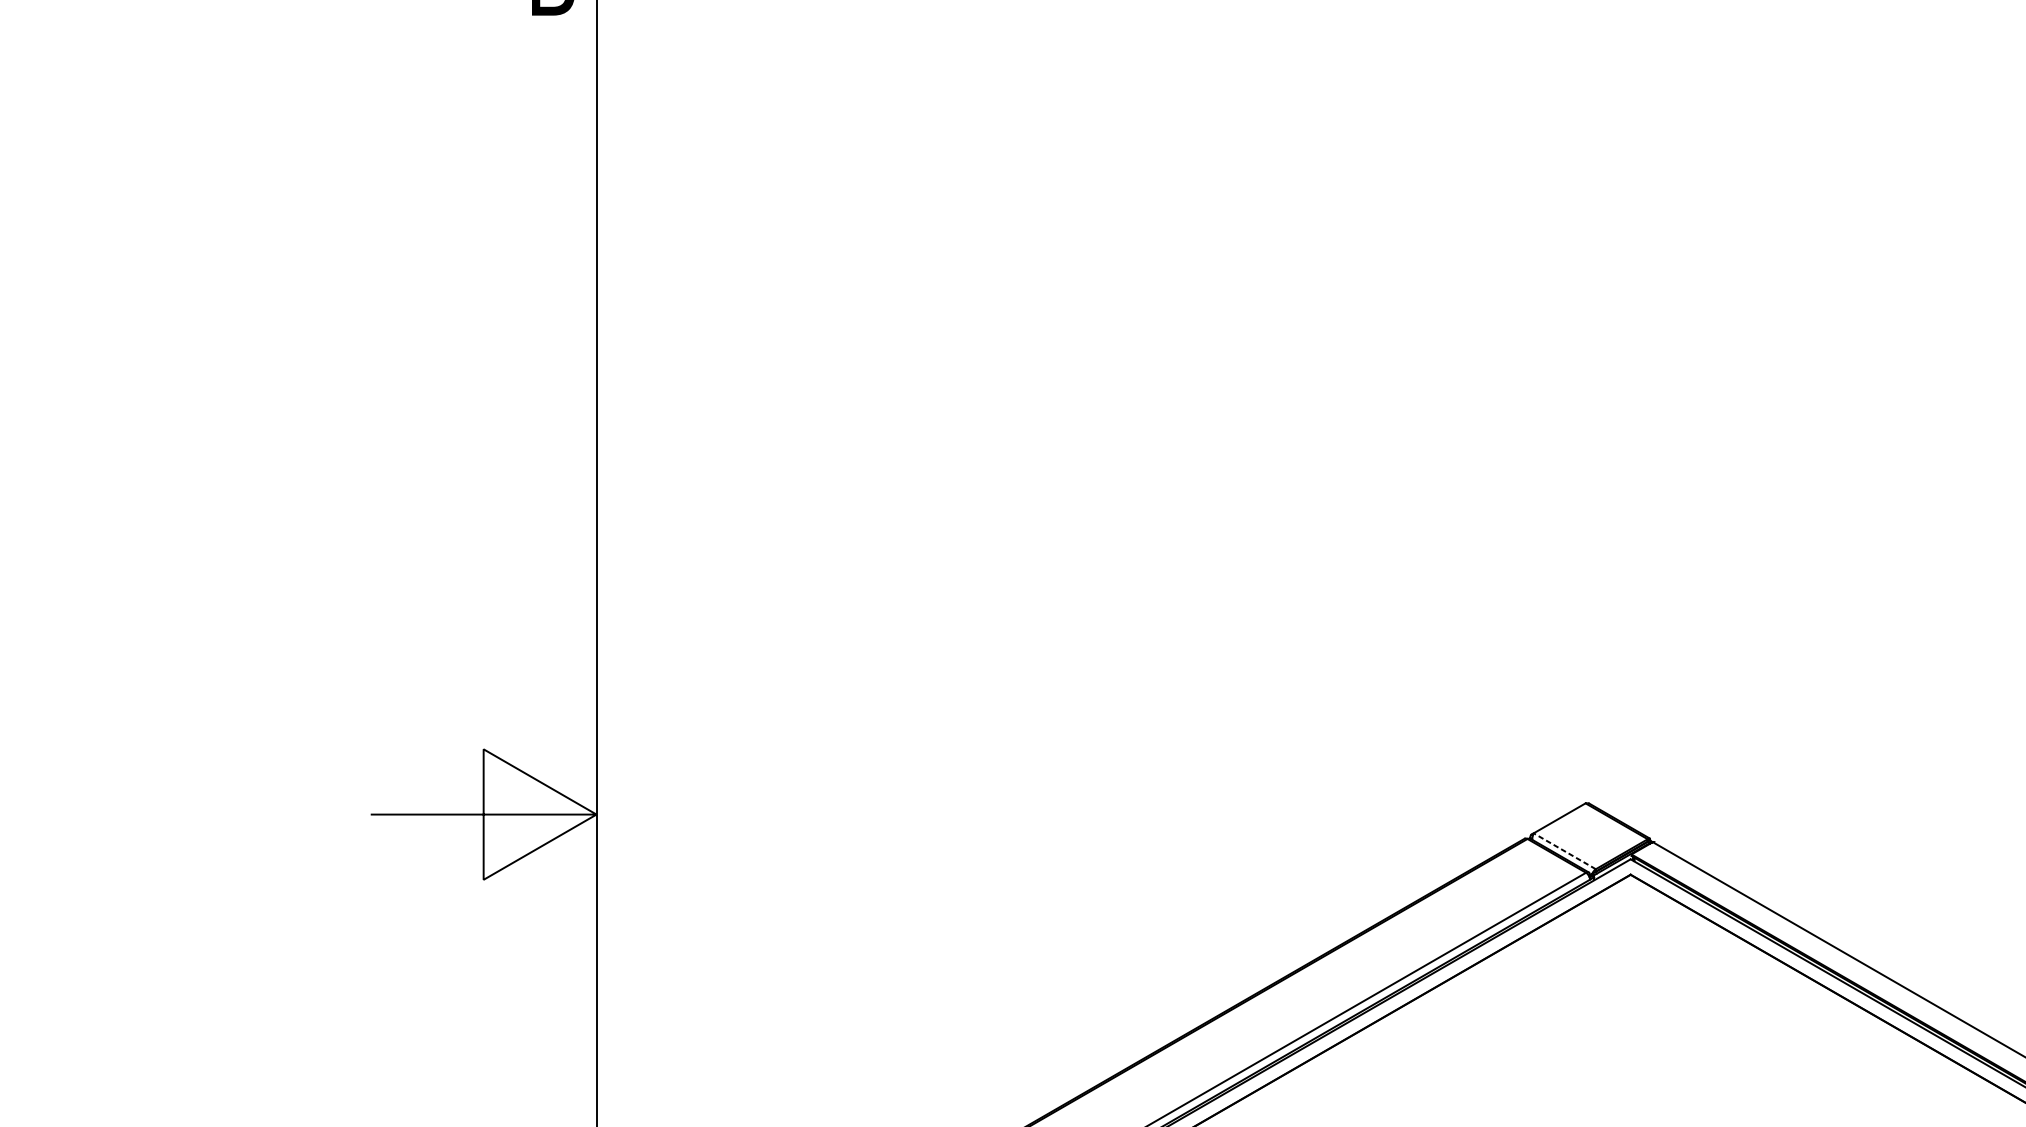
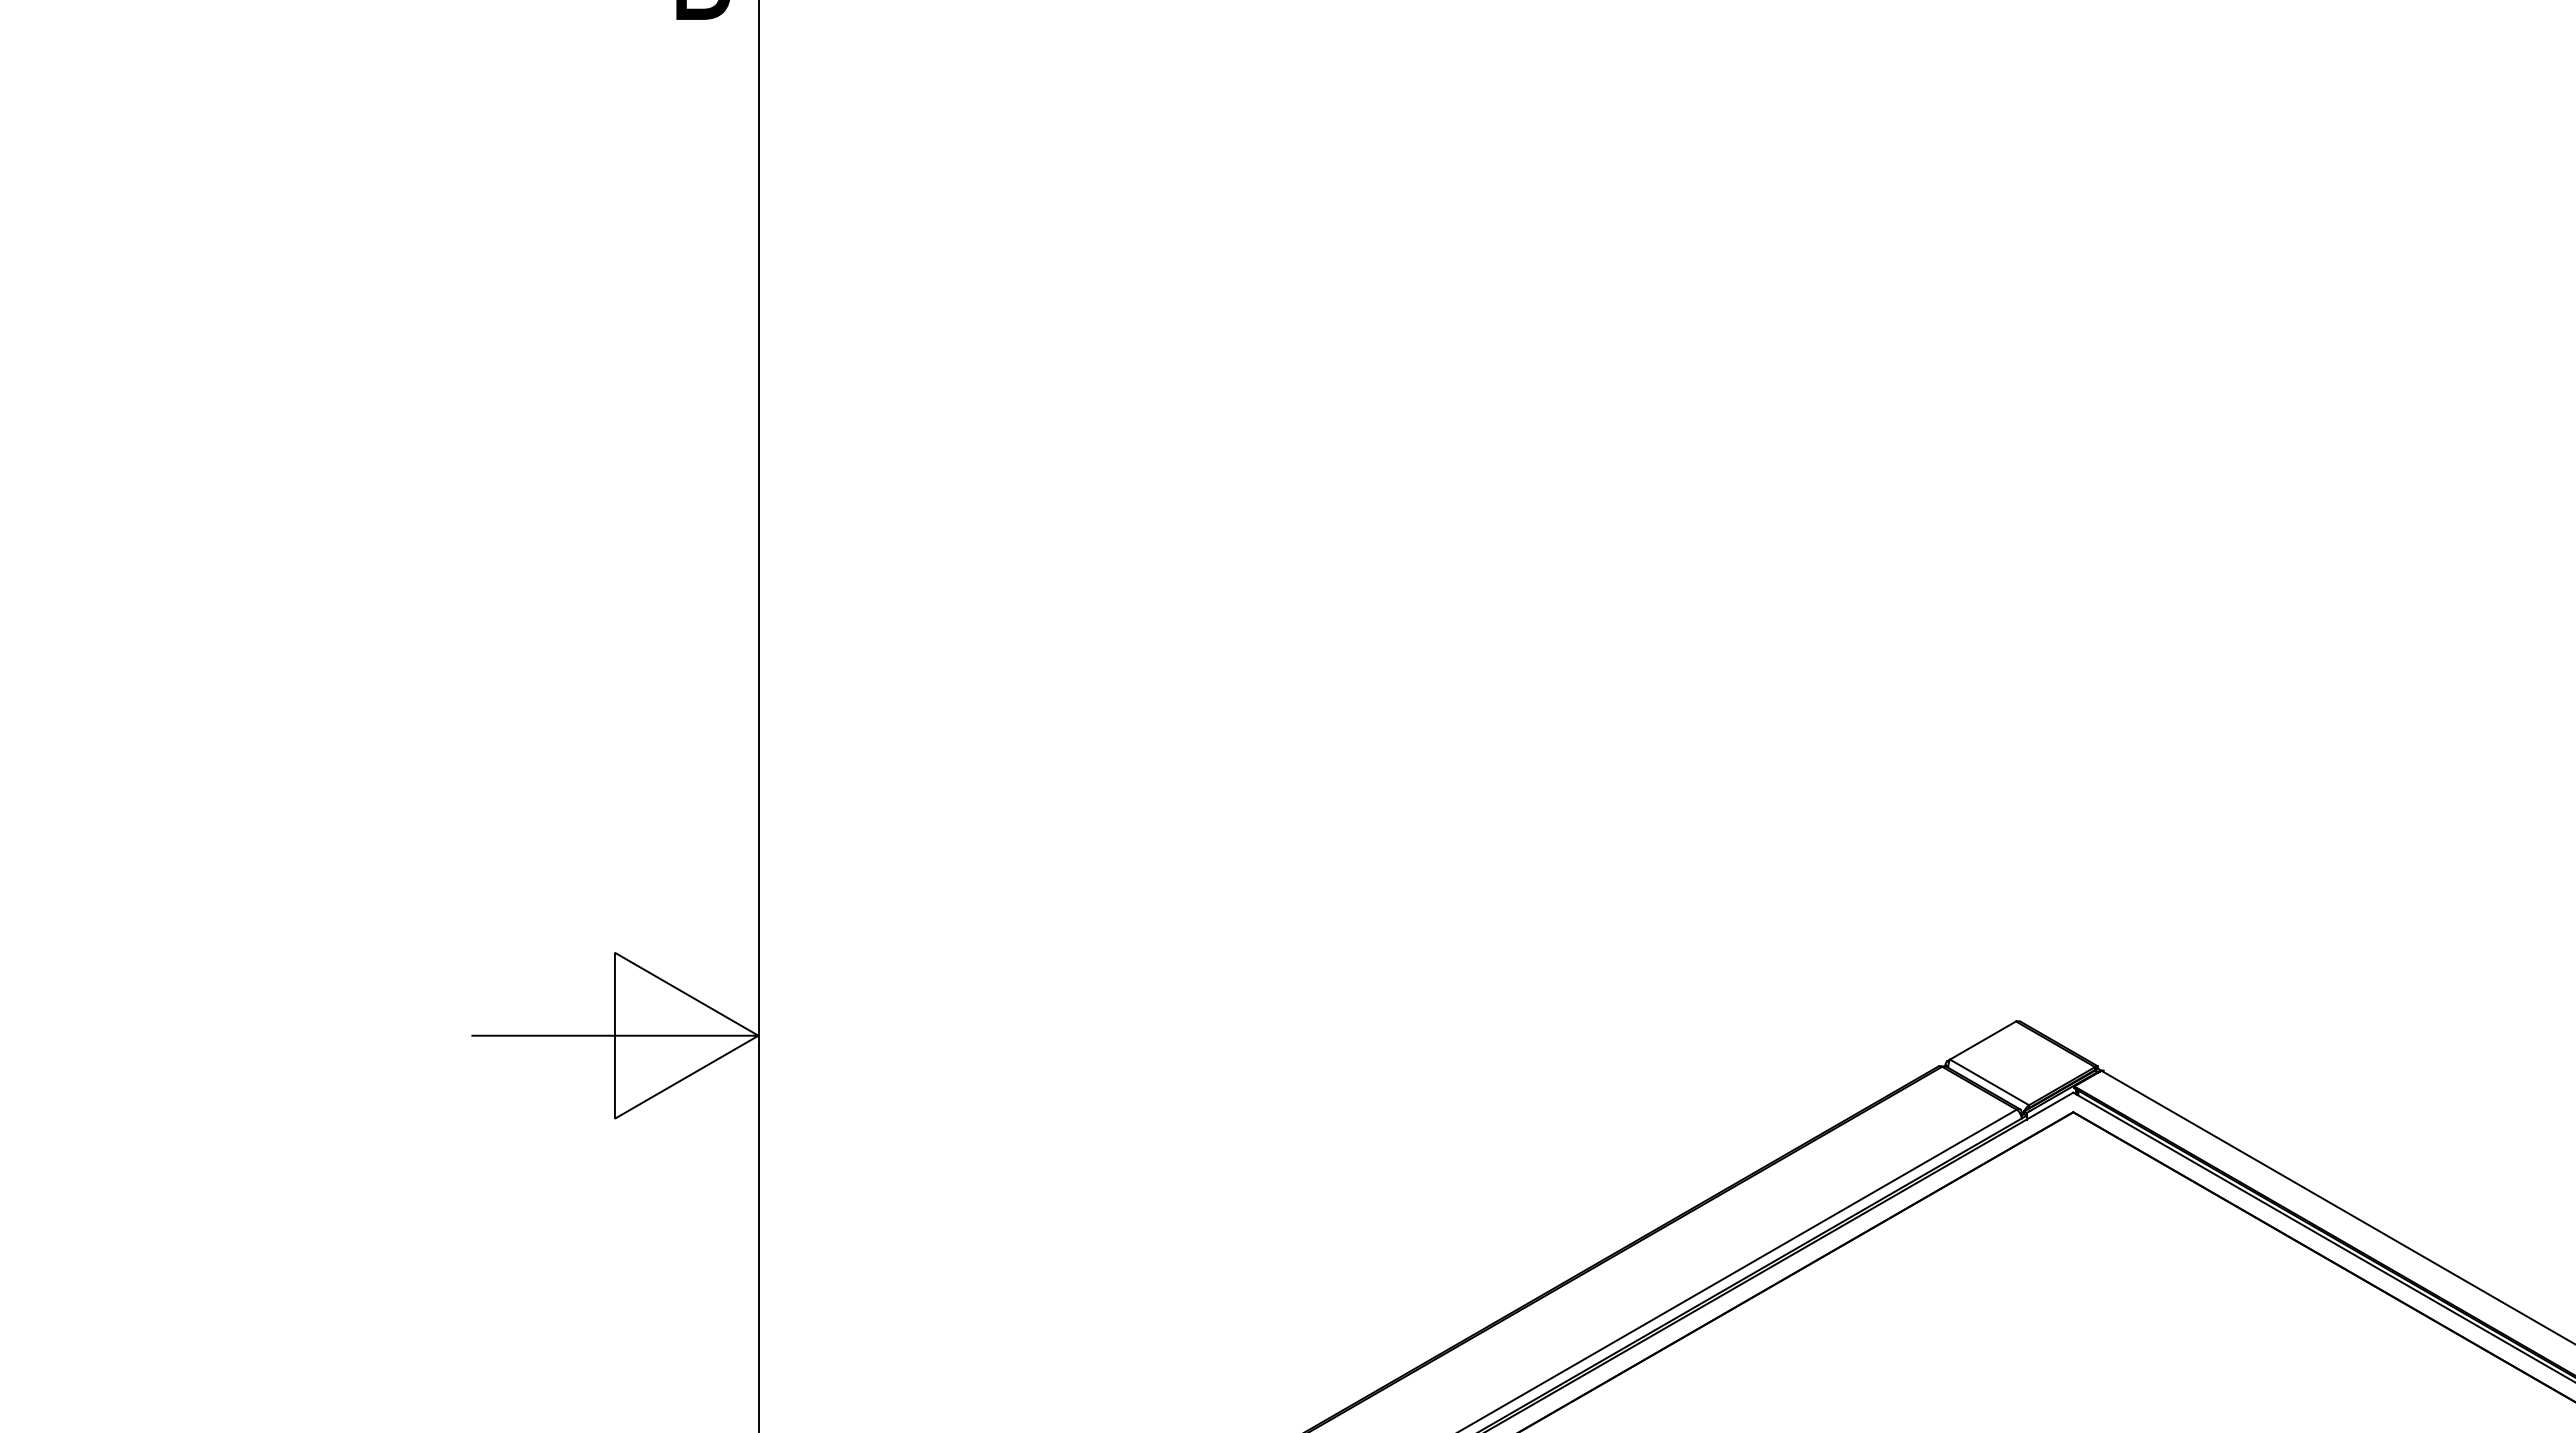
line: (1564, 851) -> (1989, 1082), dashed -> solid

